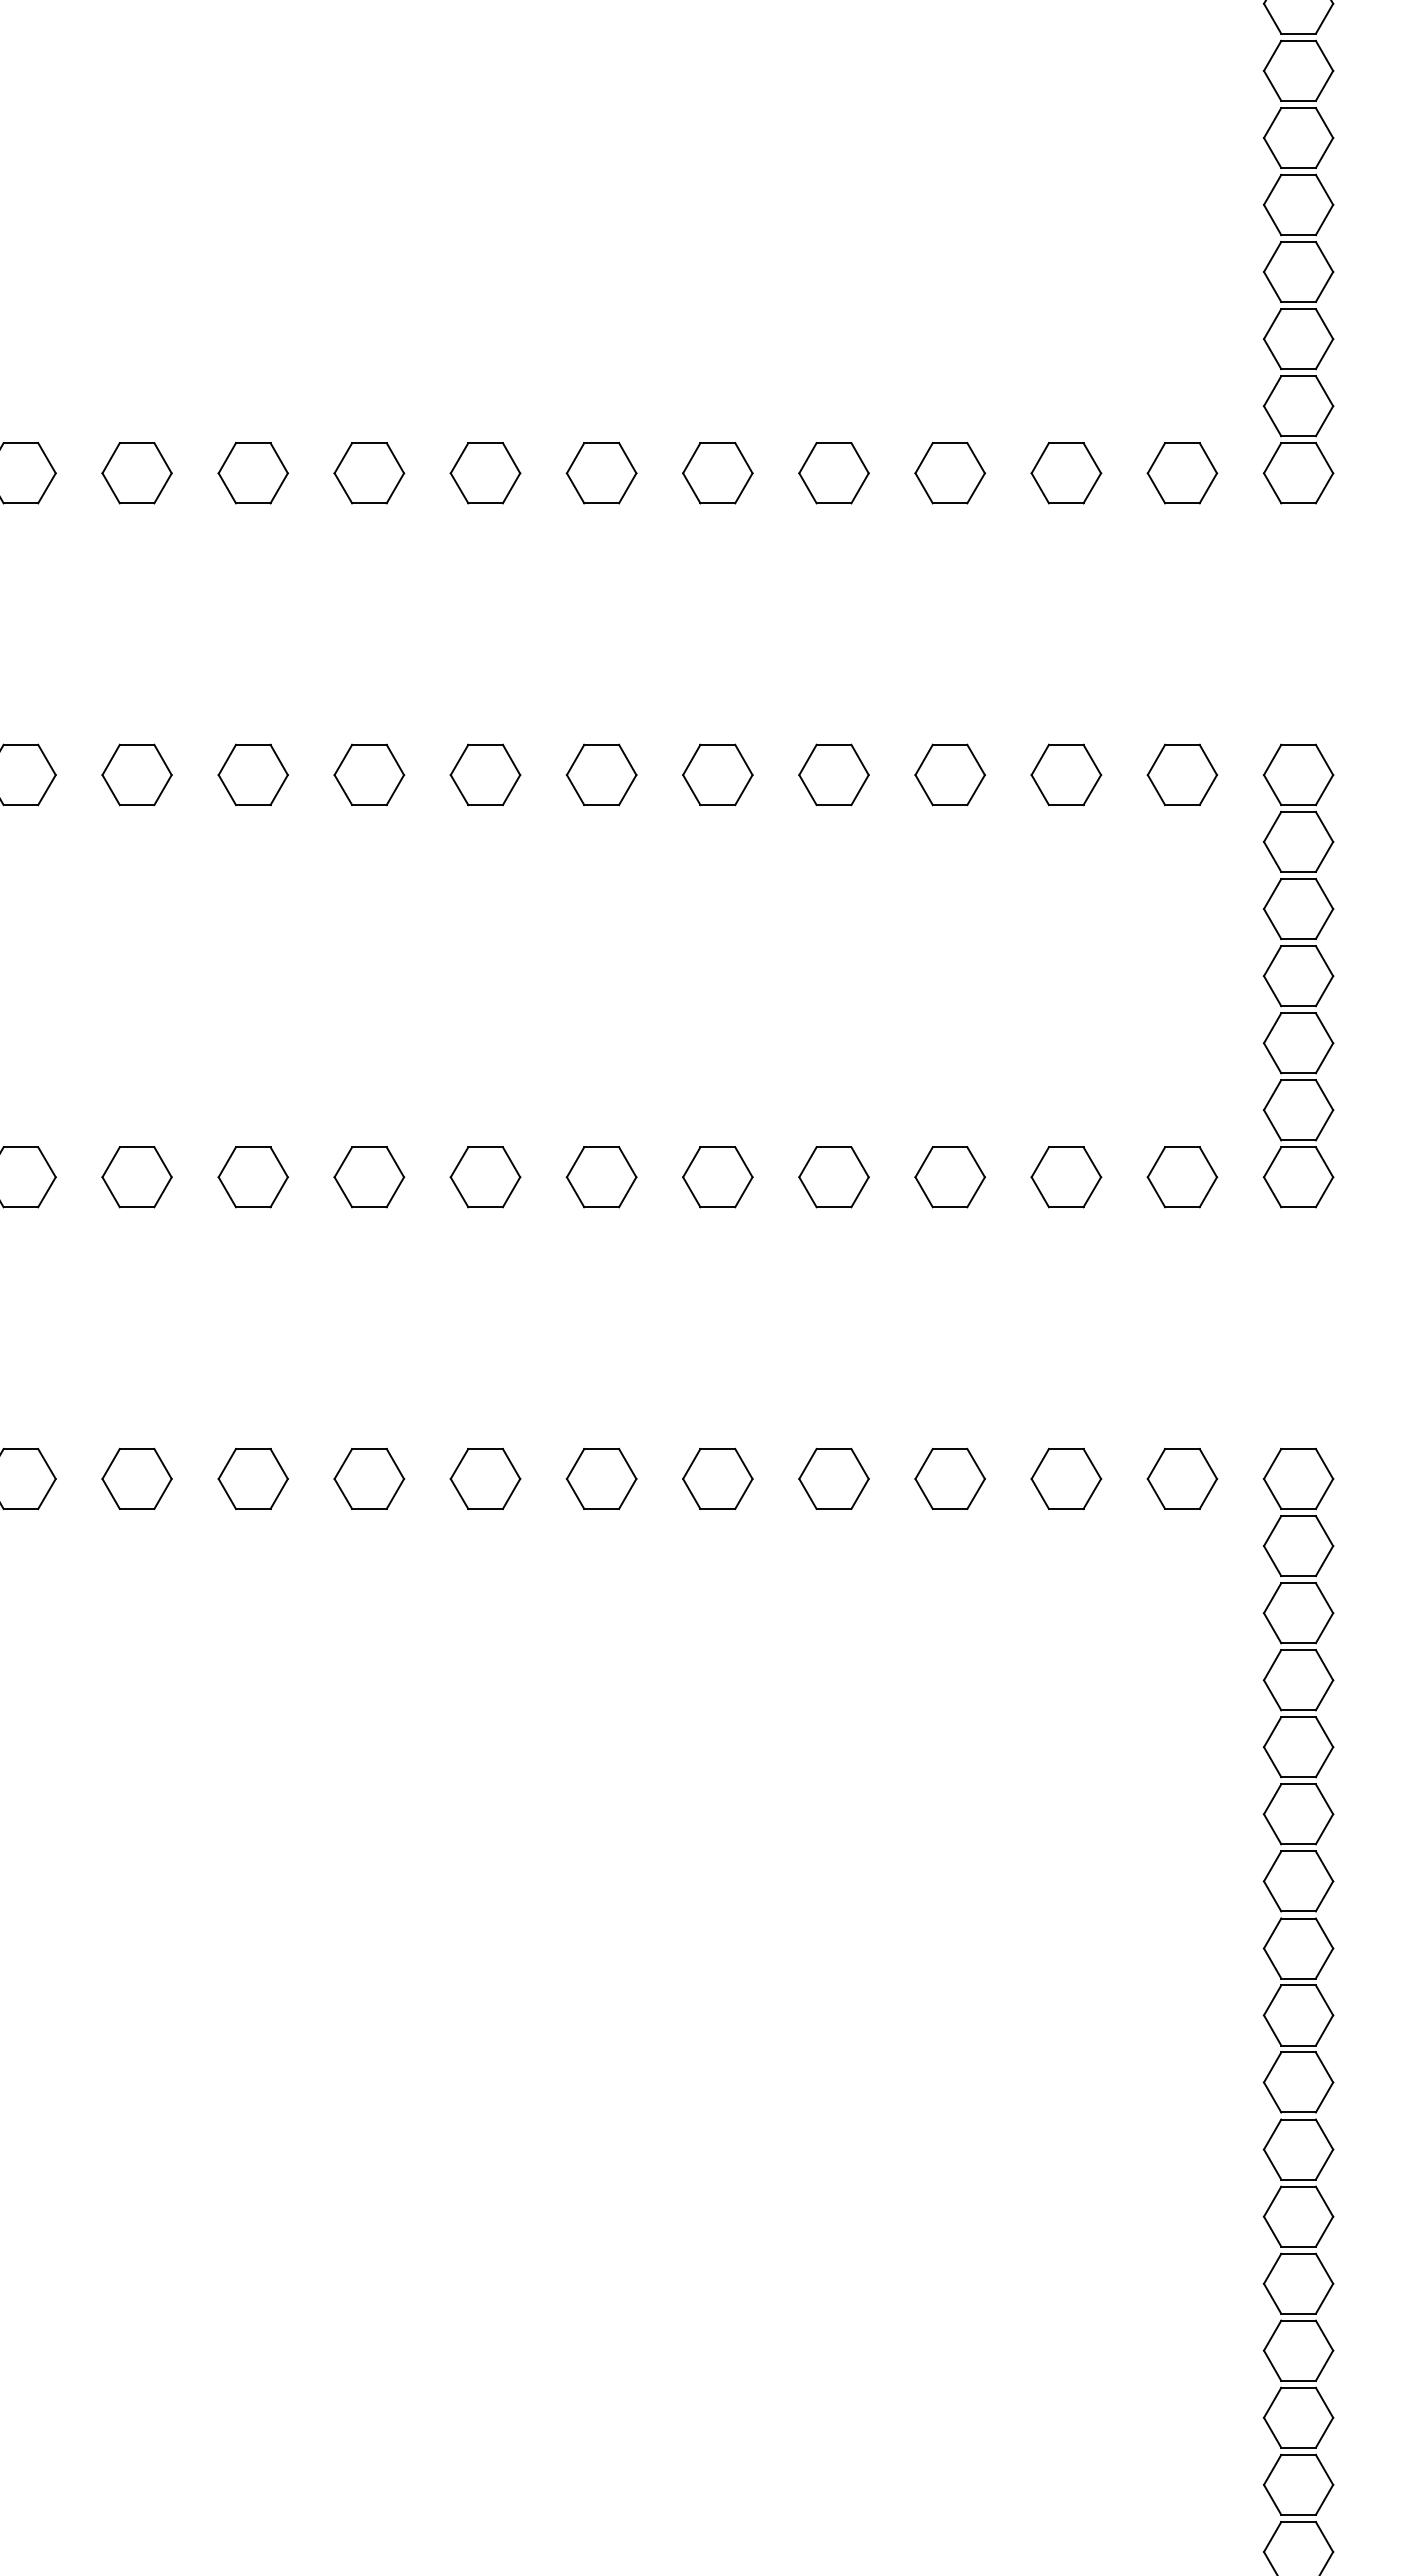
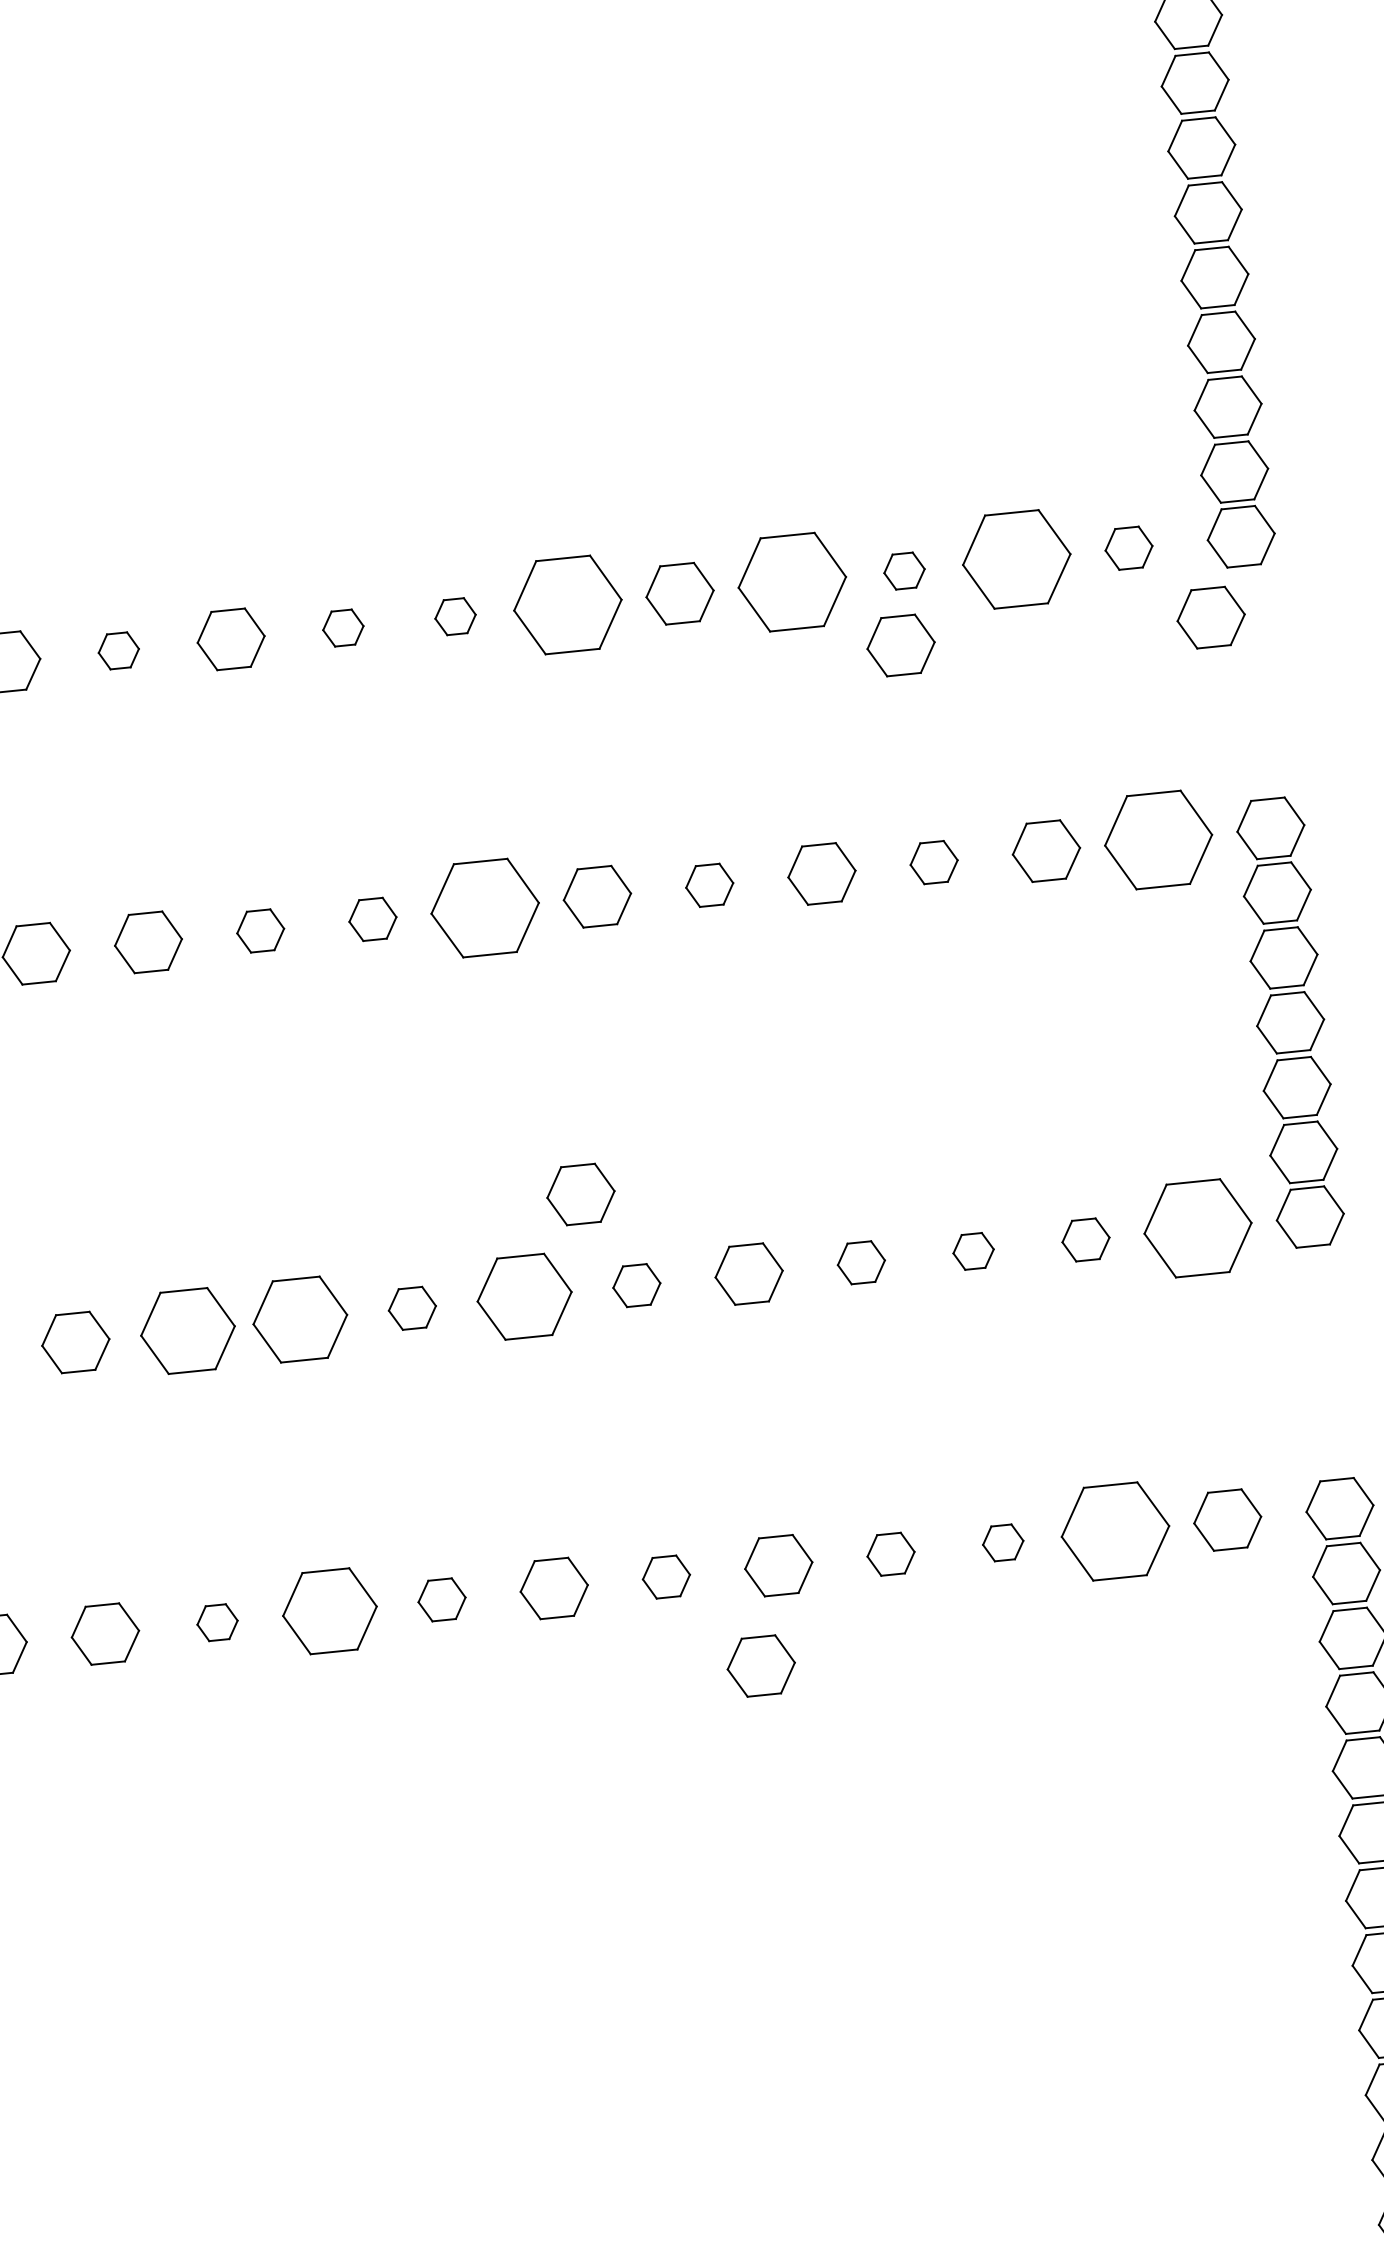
part: (136, 473) -> (118, 651), size x0.6
part: (369, 473) -> (343, 628), size x0.6
part: (485, 473) -> (455, 616), size x0.6
part: (601, 473) -> (567, 605), size x1.6
part: (833, 473) -> (791, 582), size x1.6
part: (949, 473) -> (903, 571), size x0.6
part: (1066, 473) -> (1017, 559), size x1.6
part: (1182, 473) -> (1129, 548), size x0.7
part: (938, 549) -> (900, 645), added
part: (1259, 552) -> (1211, 617), added
part: (252, 774) -> (259, 930), size x0.7
part: (369, 774) -> (373, 919), size x0.7
part: (485, 774) -> (485, 907), size x1.6
part: (717, 774) -> (709, 884), size x0.7
part: (949, 774) -> (933, 862), size x0.7
part: (1182, 774) -> (1158, 839), size x1.6
part: (553, 1078) -> (580, 1194), added
part: (136, 1177) -> (187, 1331), size x1.4
part: (252, 1177) -> (299, 1320), size x1.4
part: (369, 1177) -> (412, 1308), size x0.7
part: (485, 1177) -> (524, 1297), size x1.4
part: (601, 1177) -> (636, 1285), size x0.7
part: (833, 1177) -> (860, 1263), size x0.7
part: (949, 1177) -> (973, 1251), size x0.6
part: (1066, 1177) -> (1086, 1240), size x0.7
part: (1182, 1177) -> (1198, 1228), size x1.6
part: (136, 1478) -> (216, 1622), size x0.6
part: (252, 1478) -> (329, 1610), size x1.4
part: (369, 1478) -> (442, 1599), size x0.7
part: (601, 1478) -> (666, 1576), size x0.7
part: (833, 1478) -> (890, 1553), size x0.7
part: (949, 1478) -> (1002, 1542), size x0.6
part: (1066, 1478) -> (1115, 1531), size x1.6
part: (689, 1579) -> (761, 1665), added

